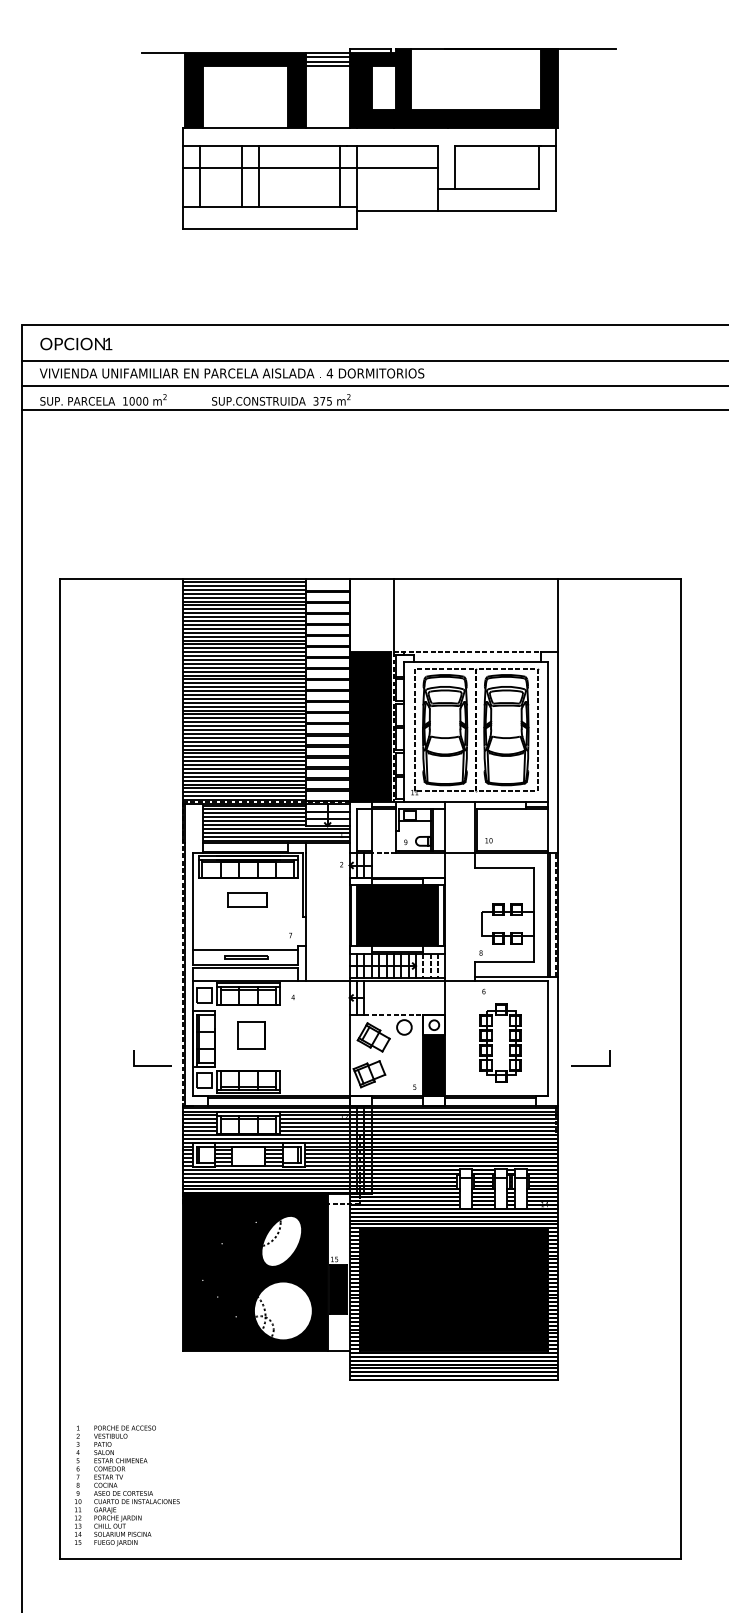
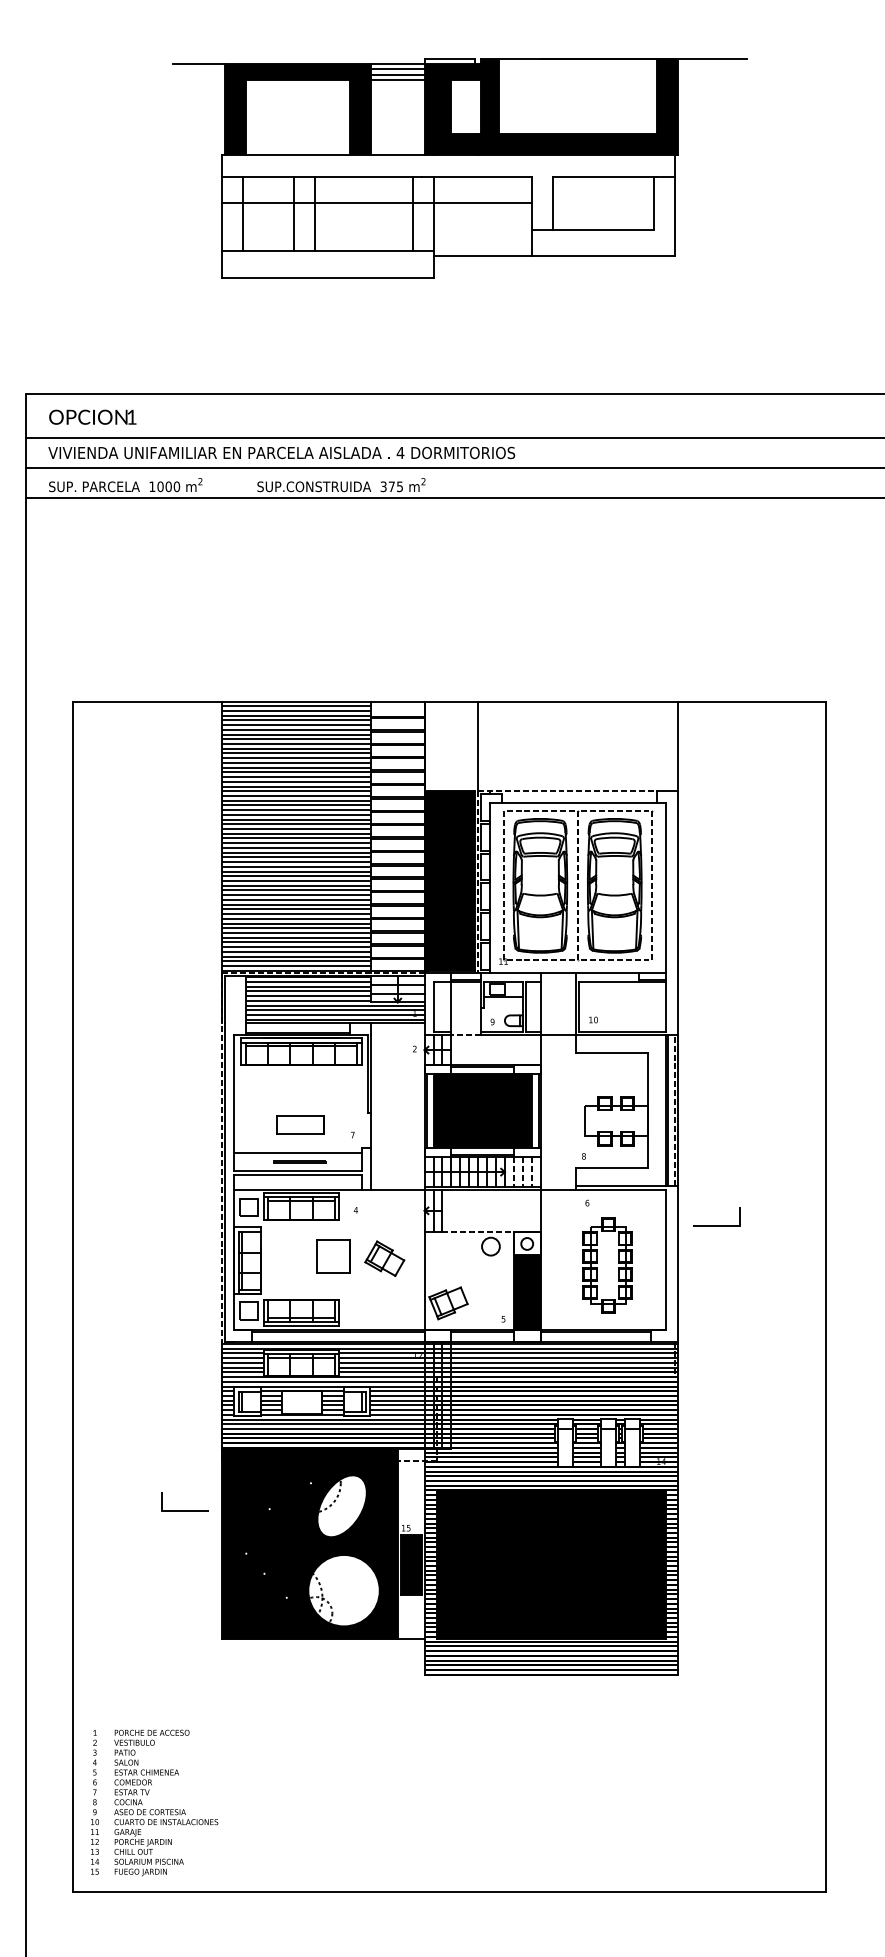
part: (247, 899) -> (300, 1124), moved
part: (251, 1035) -> (333, 1256), moved
part: (373, 1037) -> (384, 1258), moved
line: (151, 1065) -> (184, 1510), moved
line: (590, 1065) -> (716, 1225), moved

